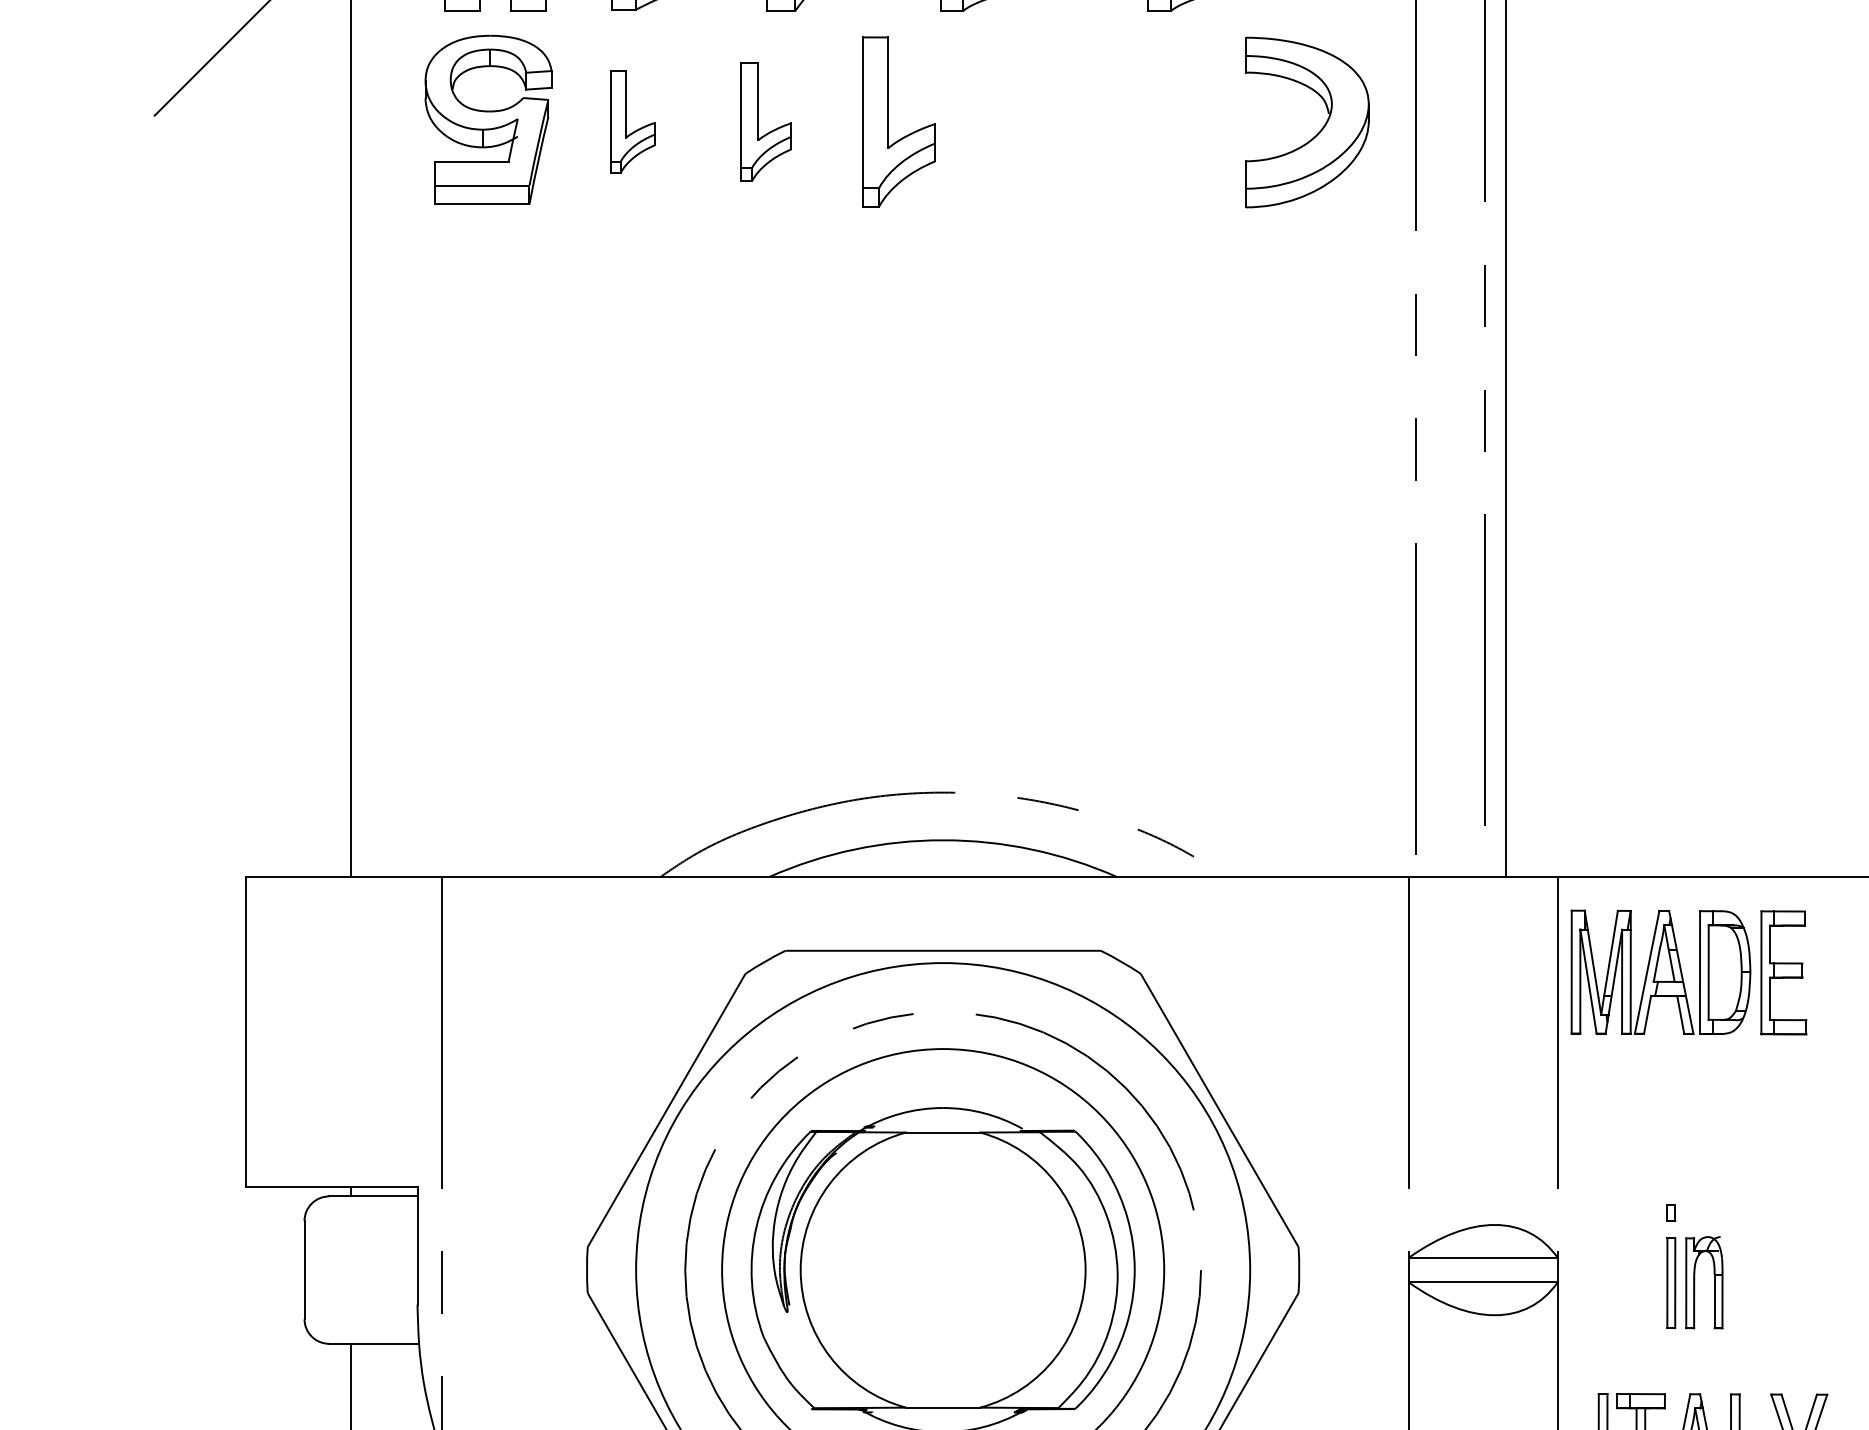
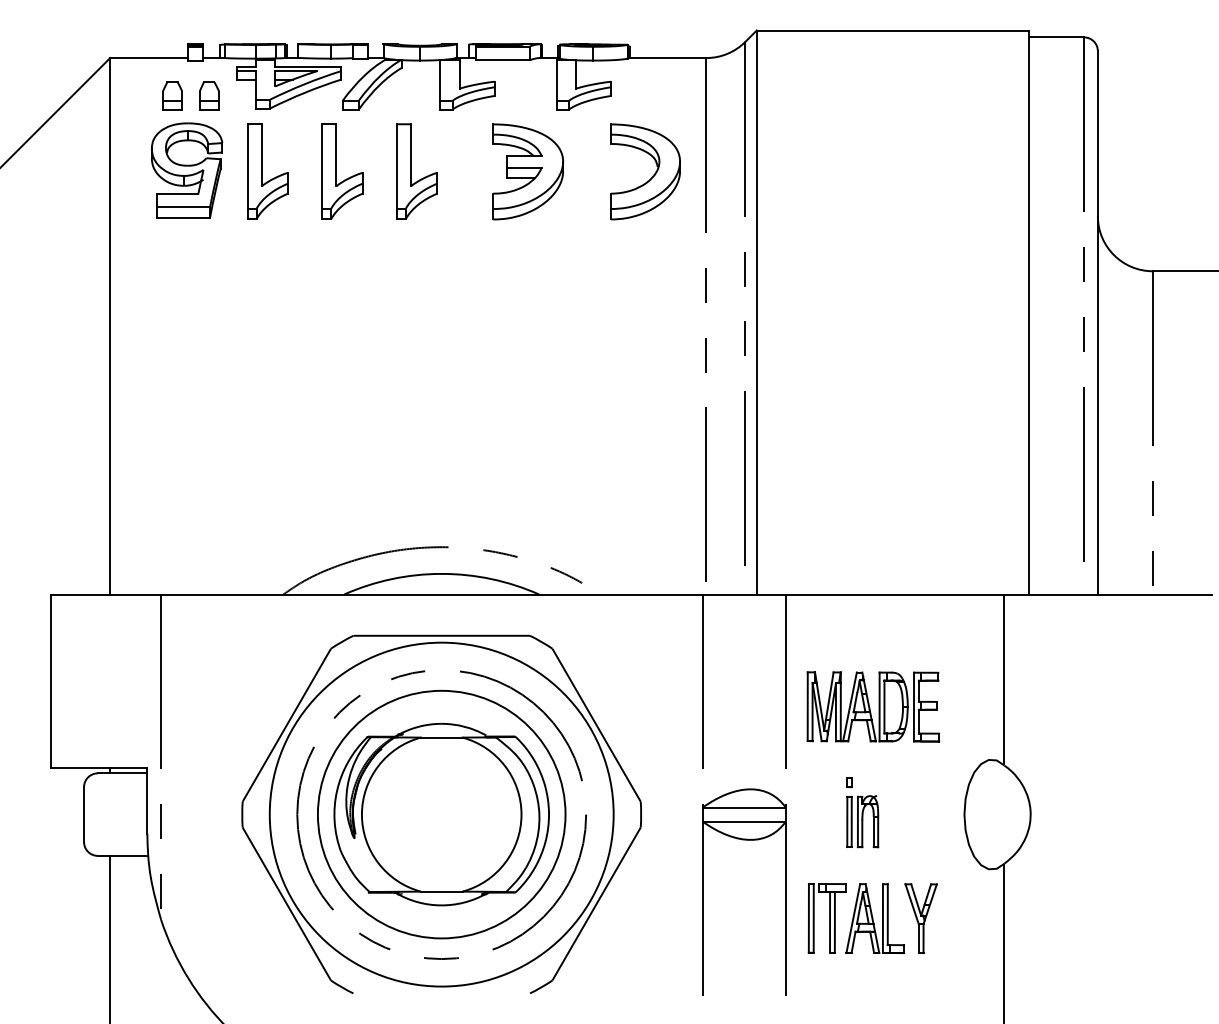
part: (632, 121) -> (267, 171), size x1.67
part: (765, 121) -> (342, 171), size x1.43
part: (1096, 121) -> (527, 171), added
part: (1689, 971) -> (873, 706), moved

